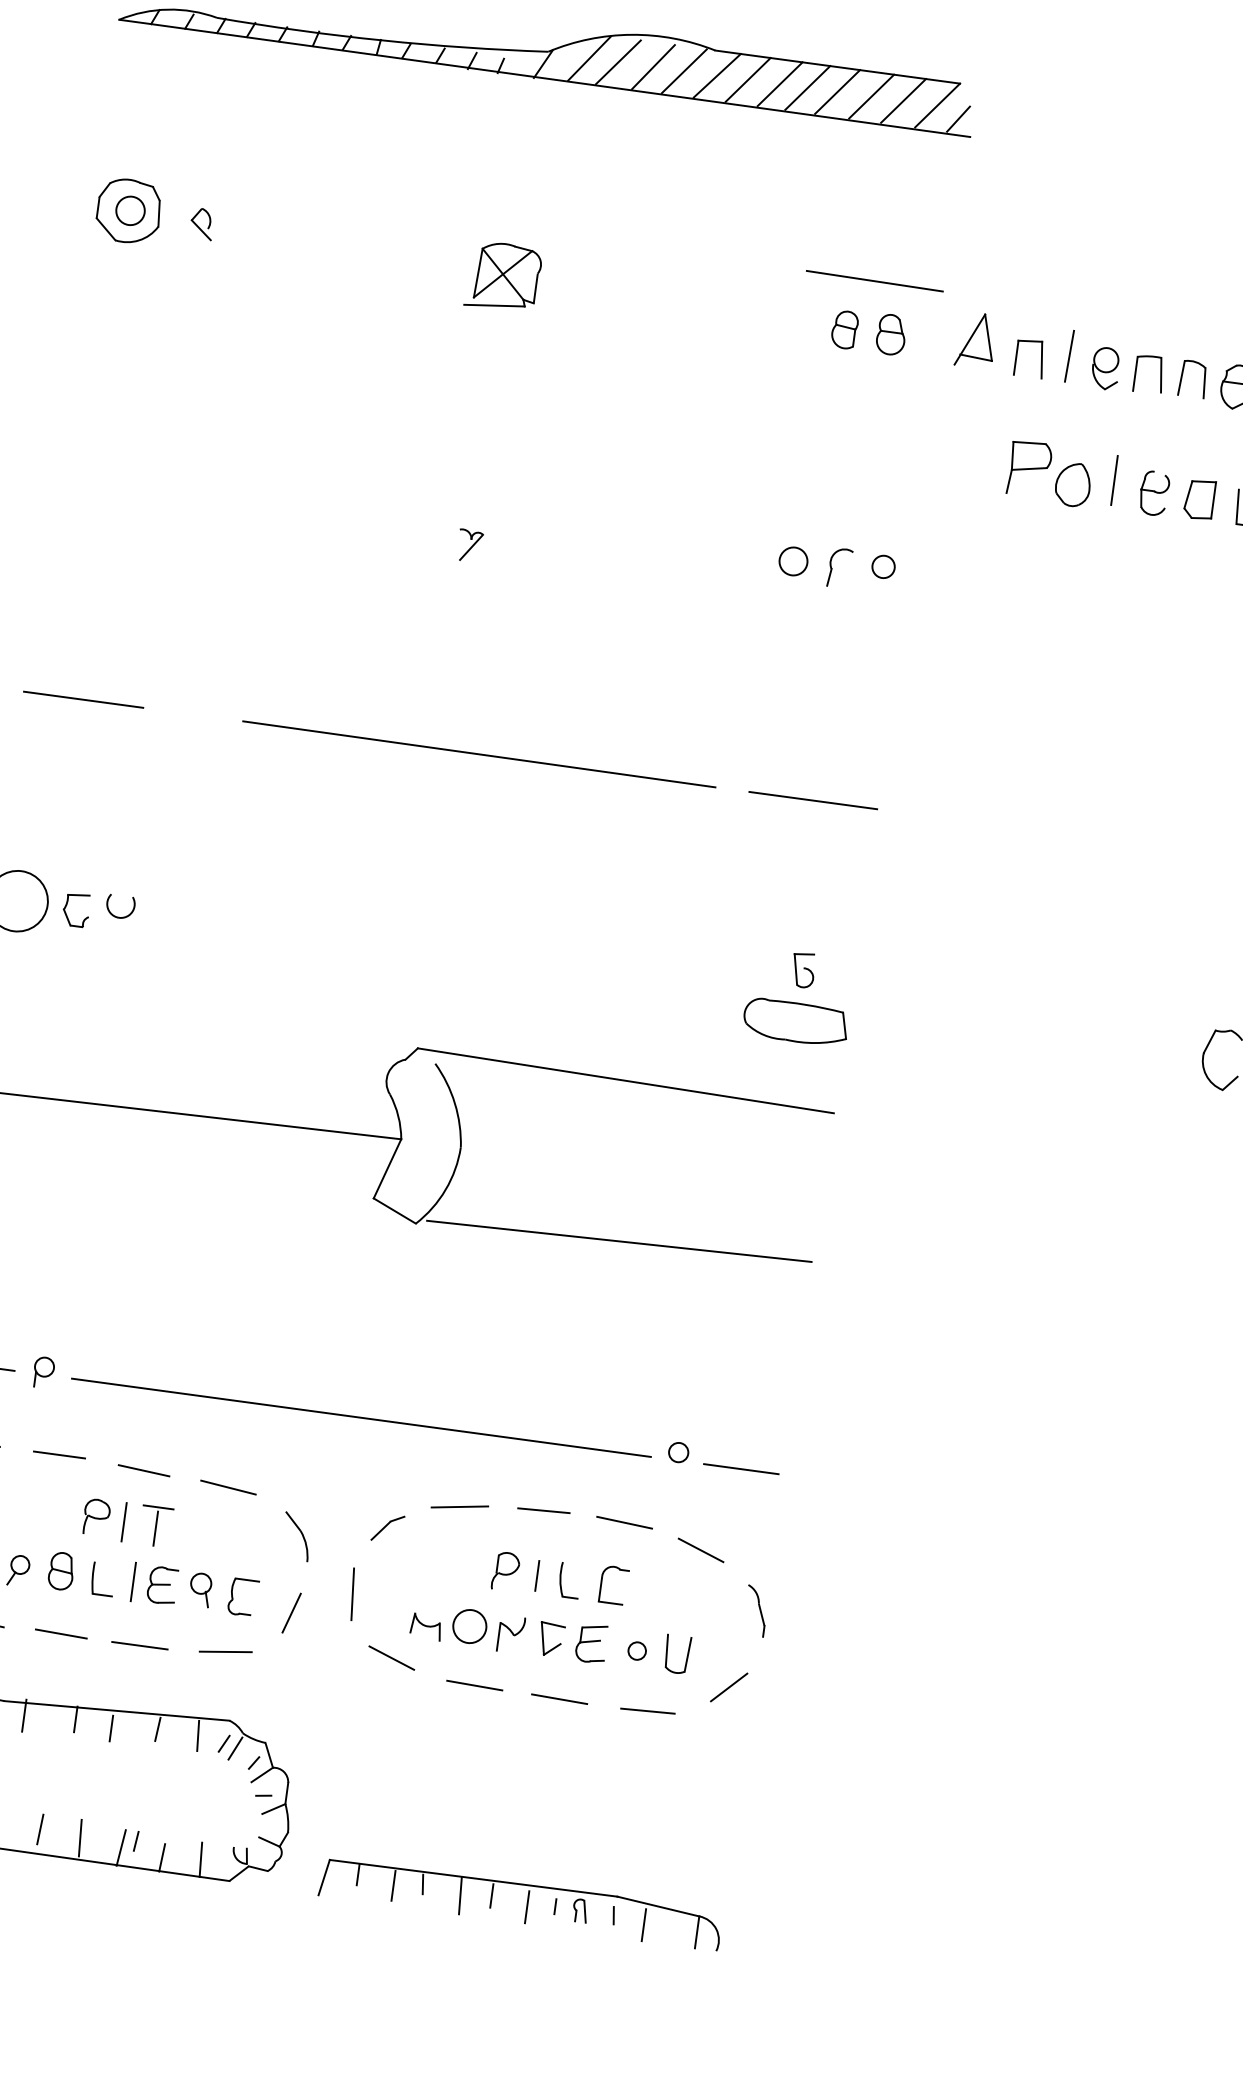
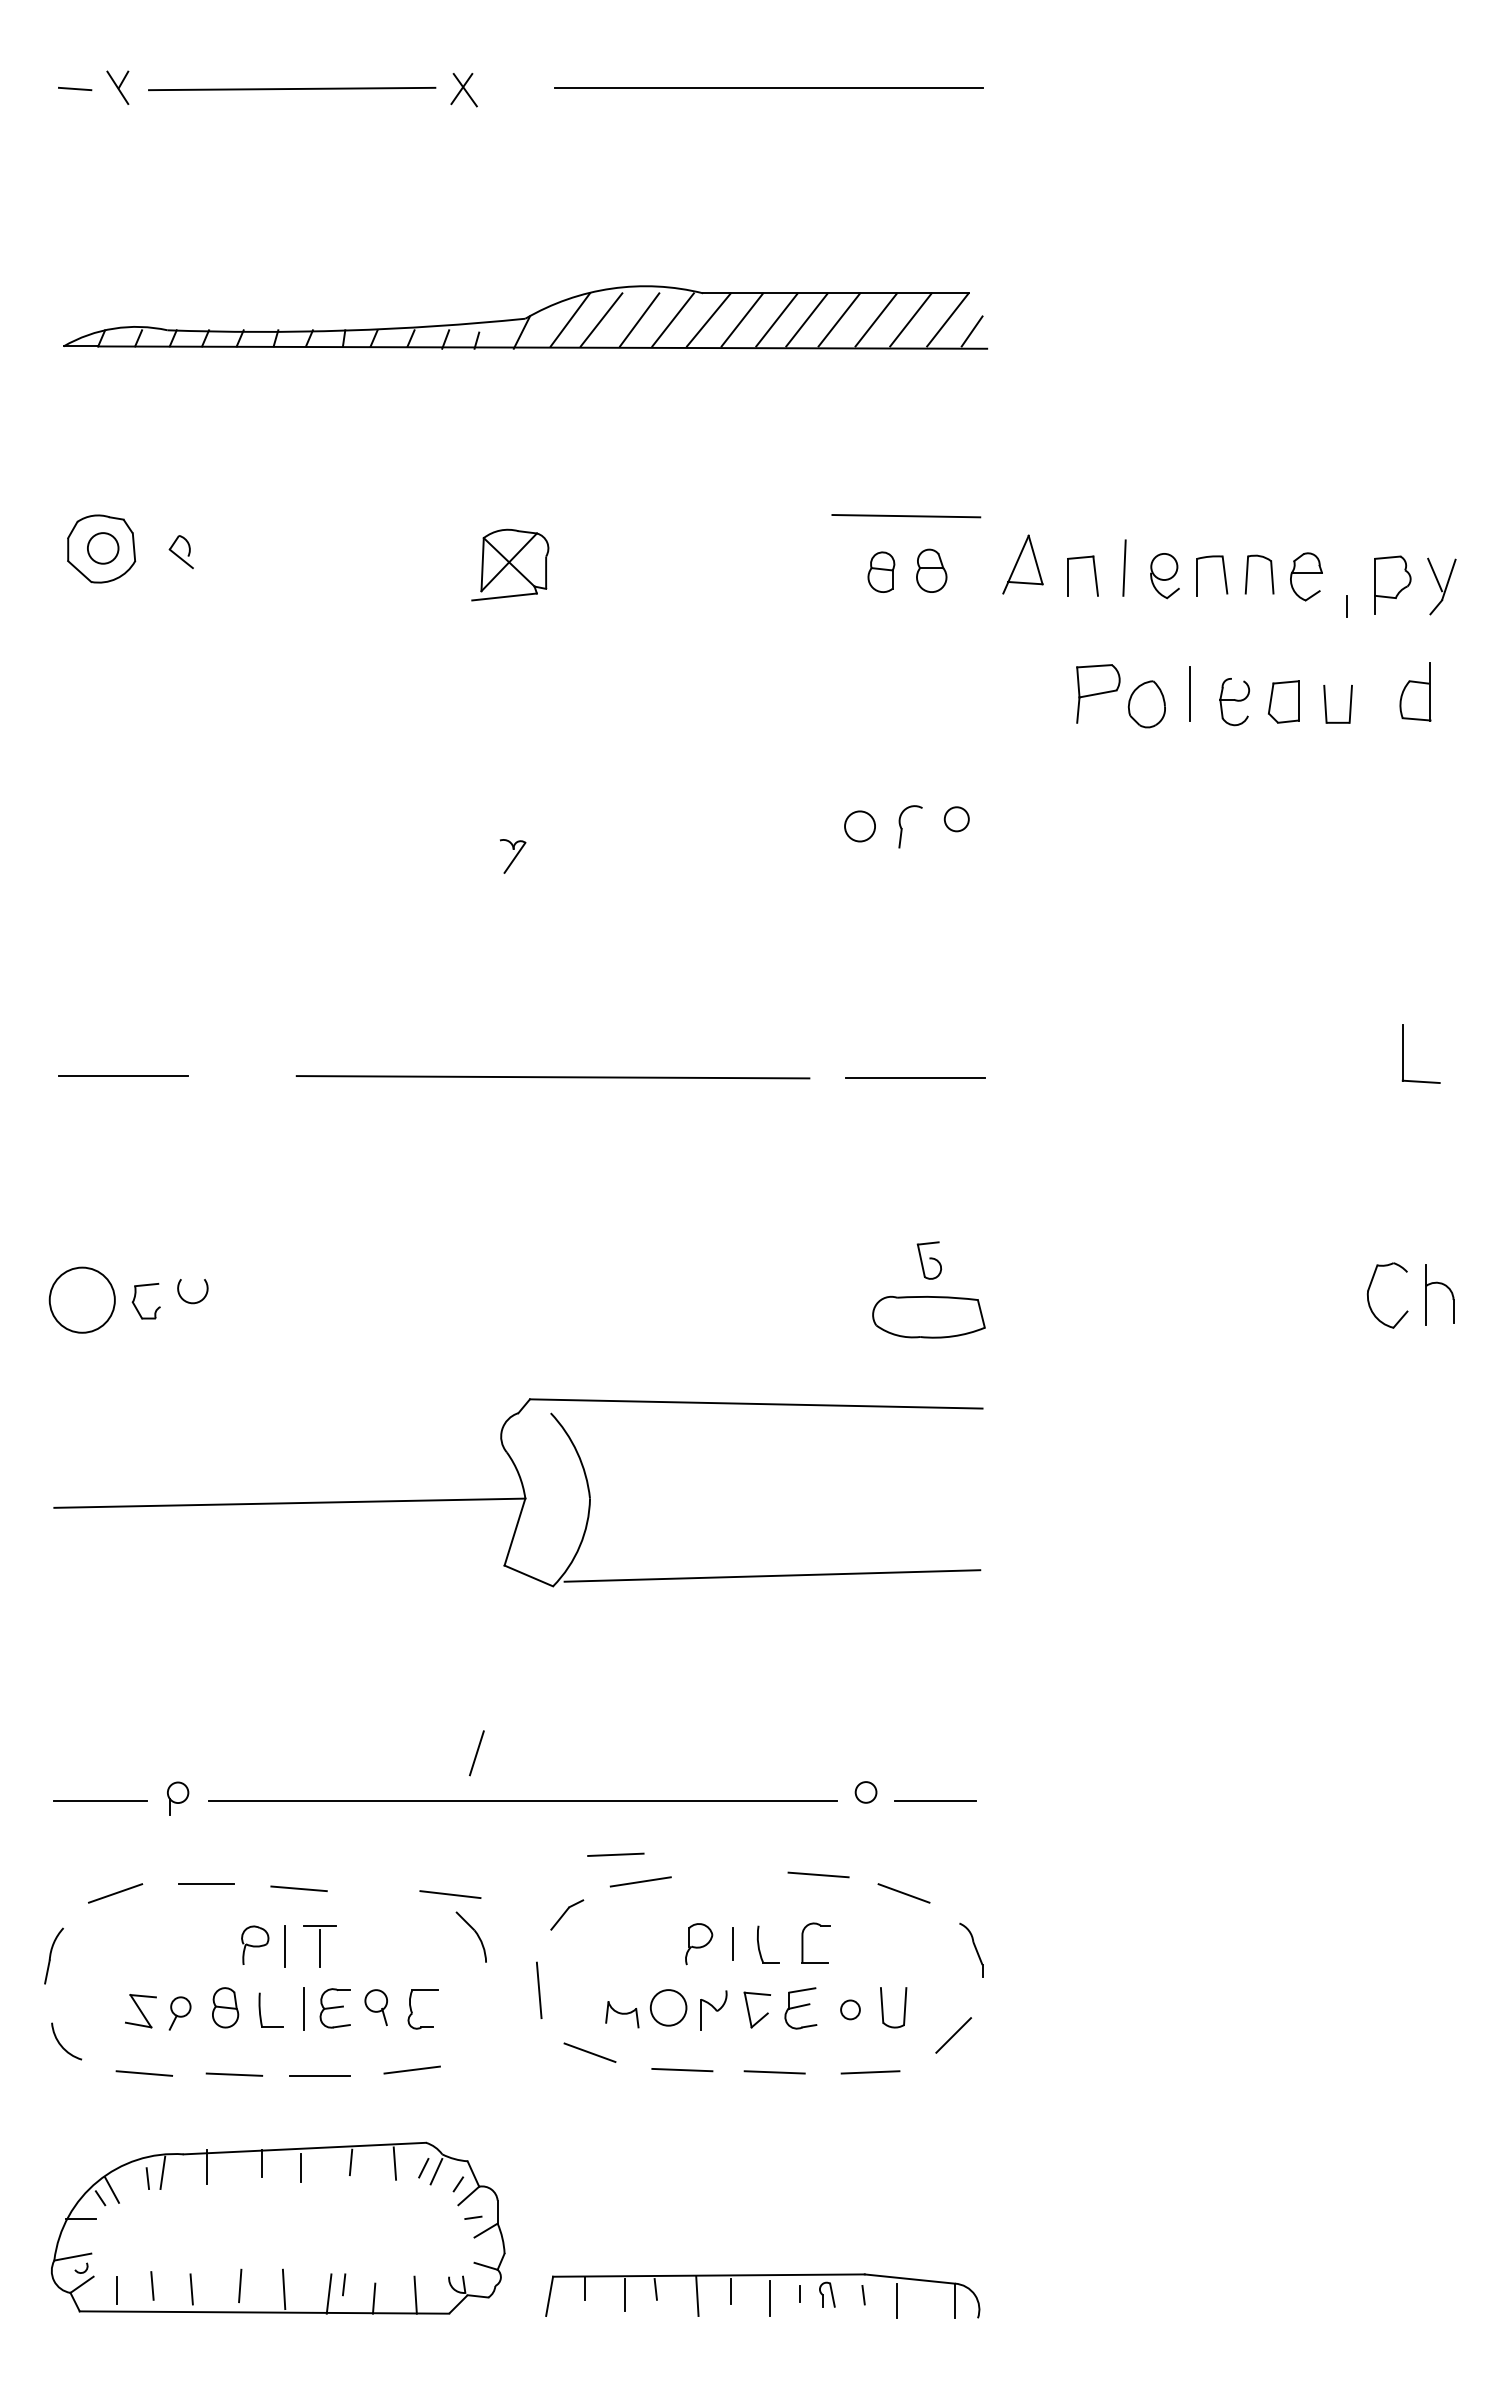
line: (228, 1487) -> (450, 1894), moved
line: (543, 1510) -> (615, 1854), moved
line: (291, 1613) -> (476, 1753), moved

